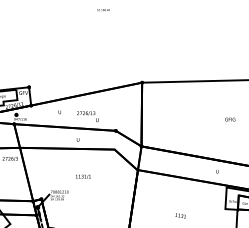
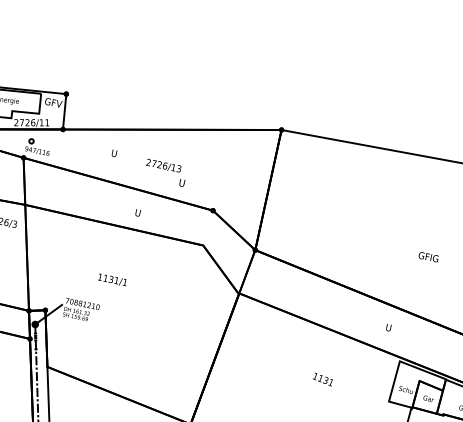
text: (230, 119) -> (429, 257), moved
text: (83, 176) -> (113, 279), moved
text: (180, 215) -> (322, 378), moved

